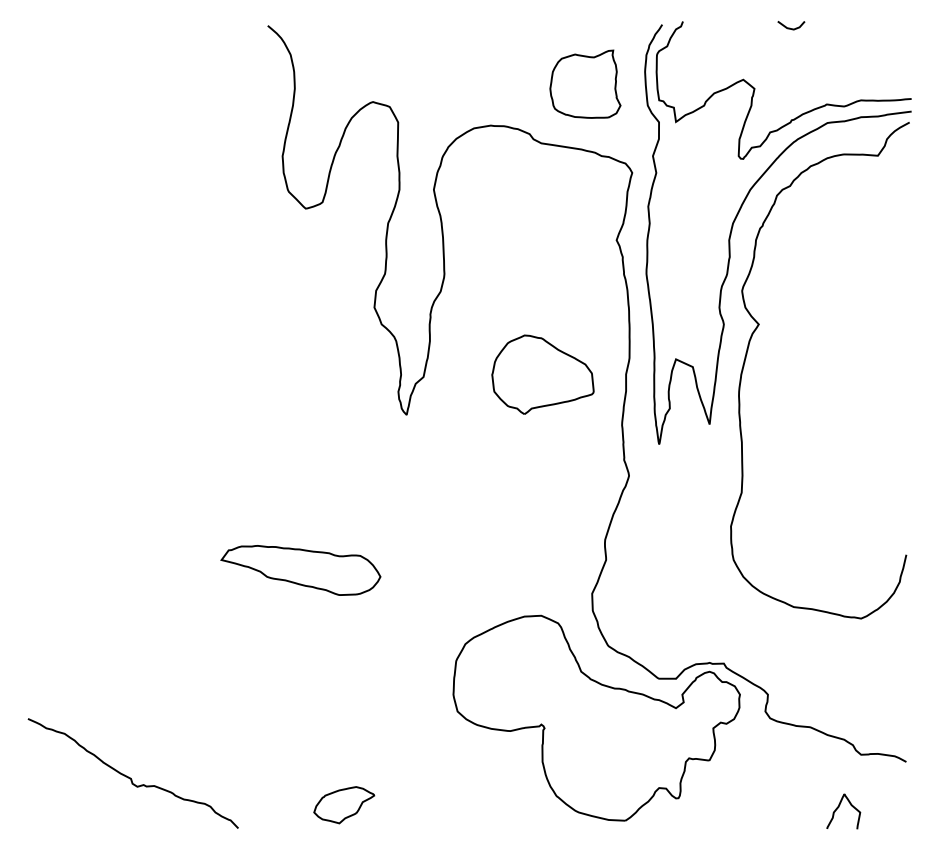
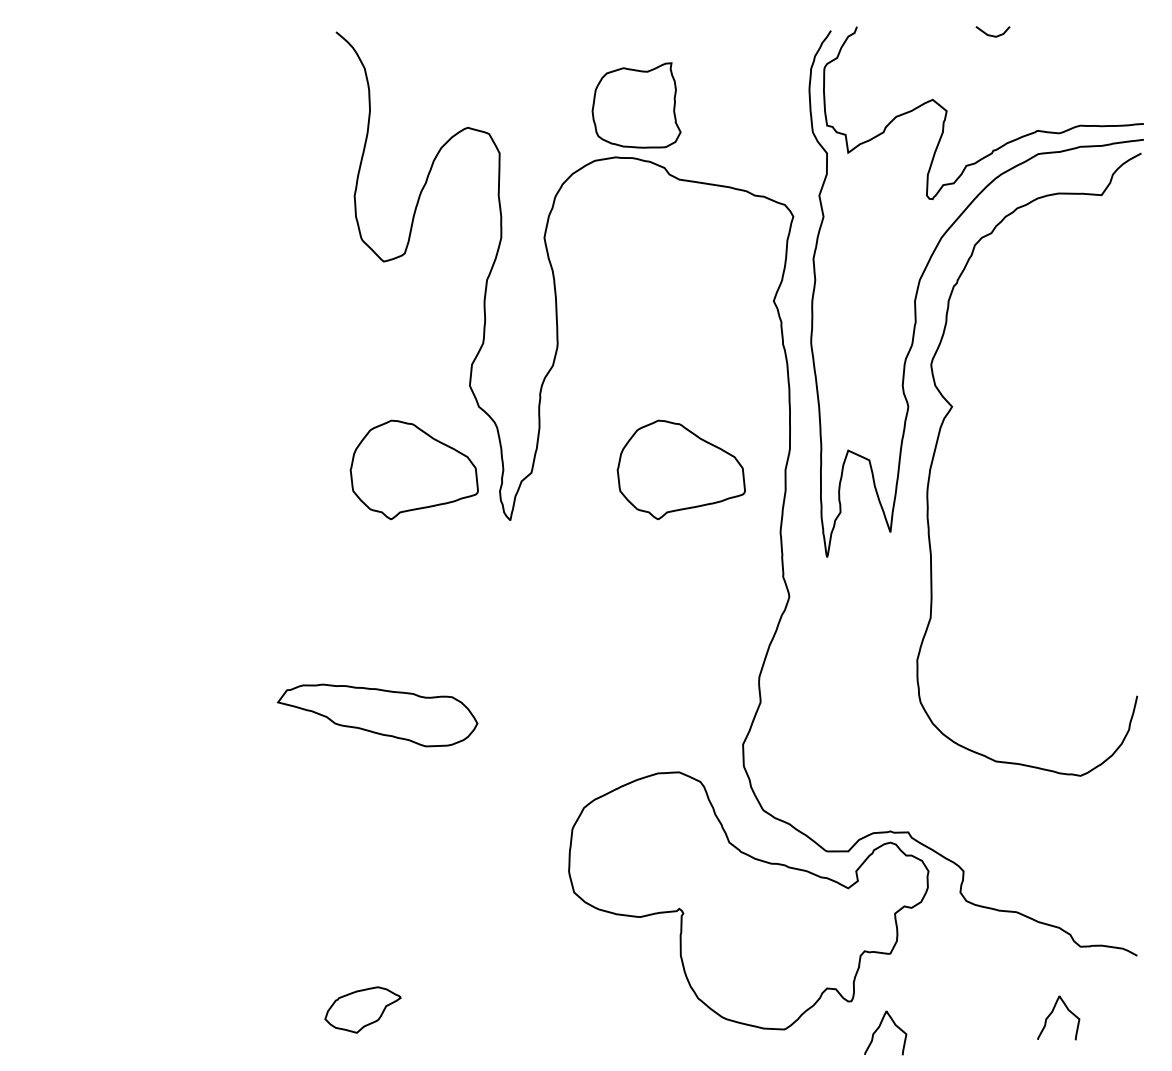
part: (585, 84) -> (636, 105), moved
part: (329, 374) -> (413, 469), added
curve: (131, 777) -> (164, 975), removed
part: (343, 804) -> (362, 1009), moved
curve: (700, 819) -> (879, 1028), added

